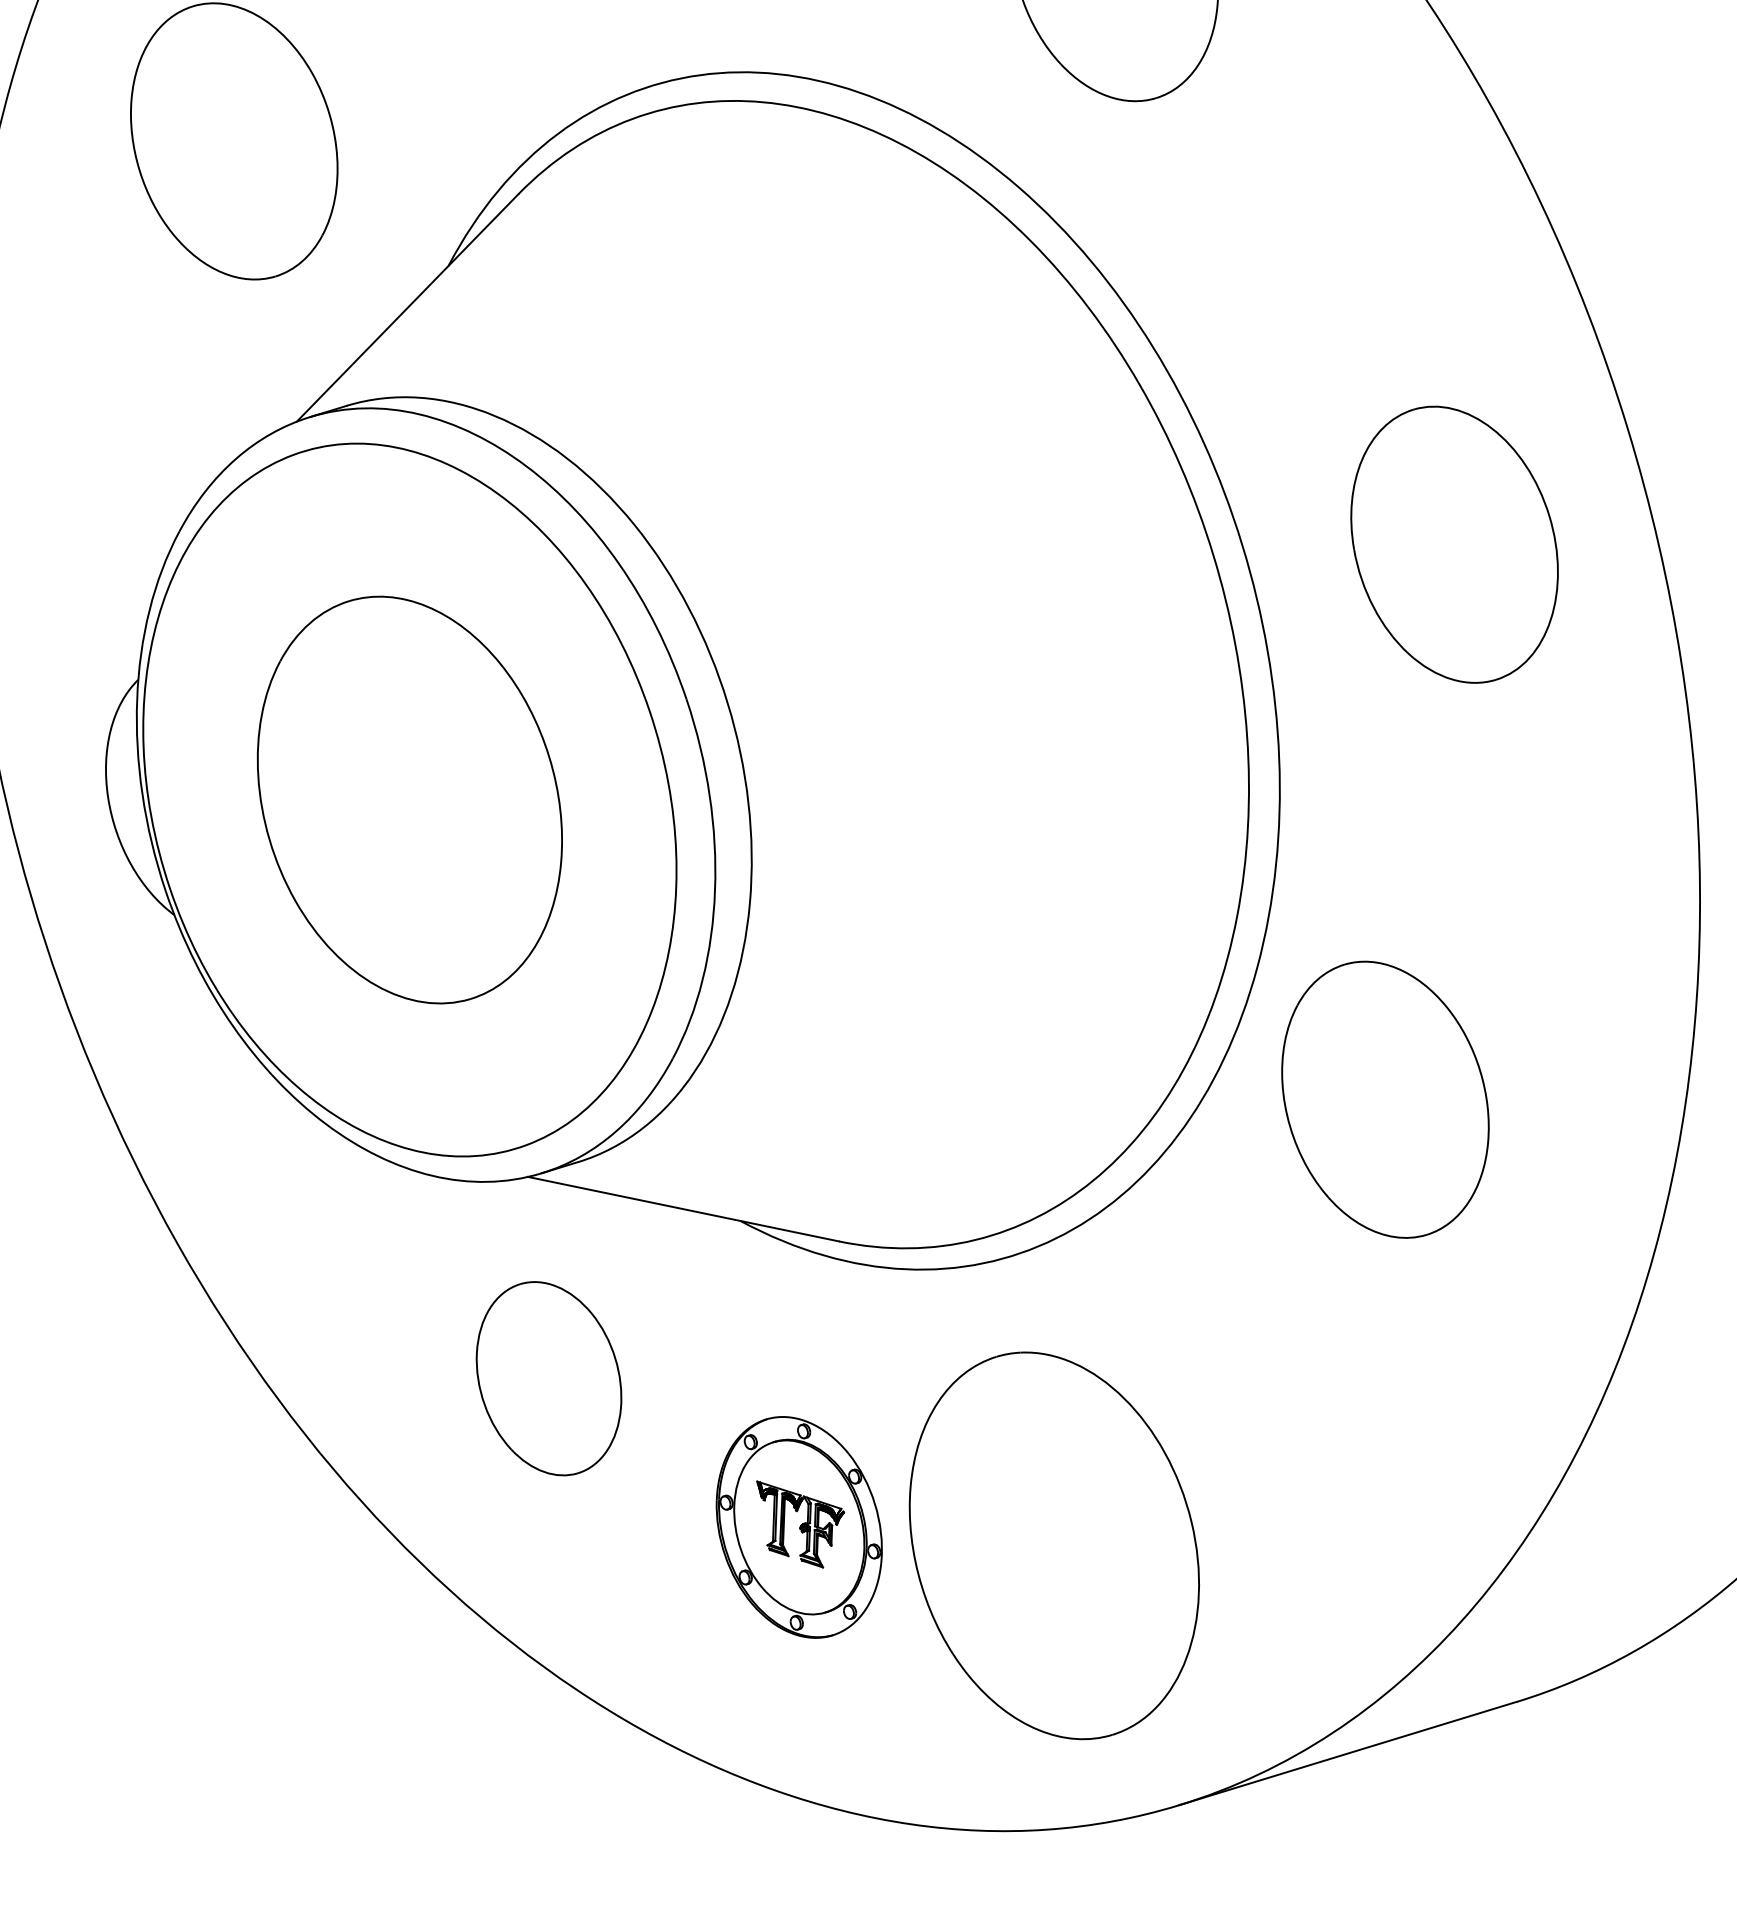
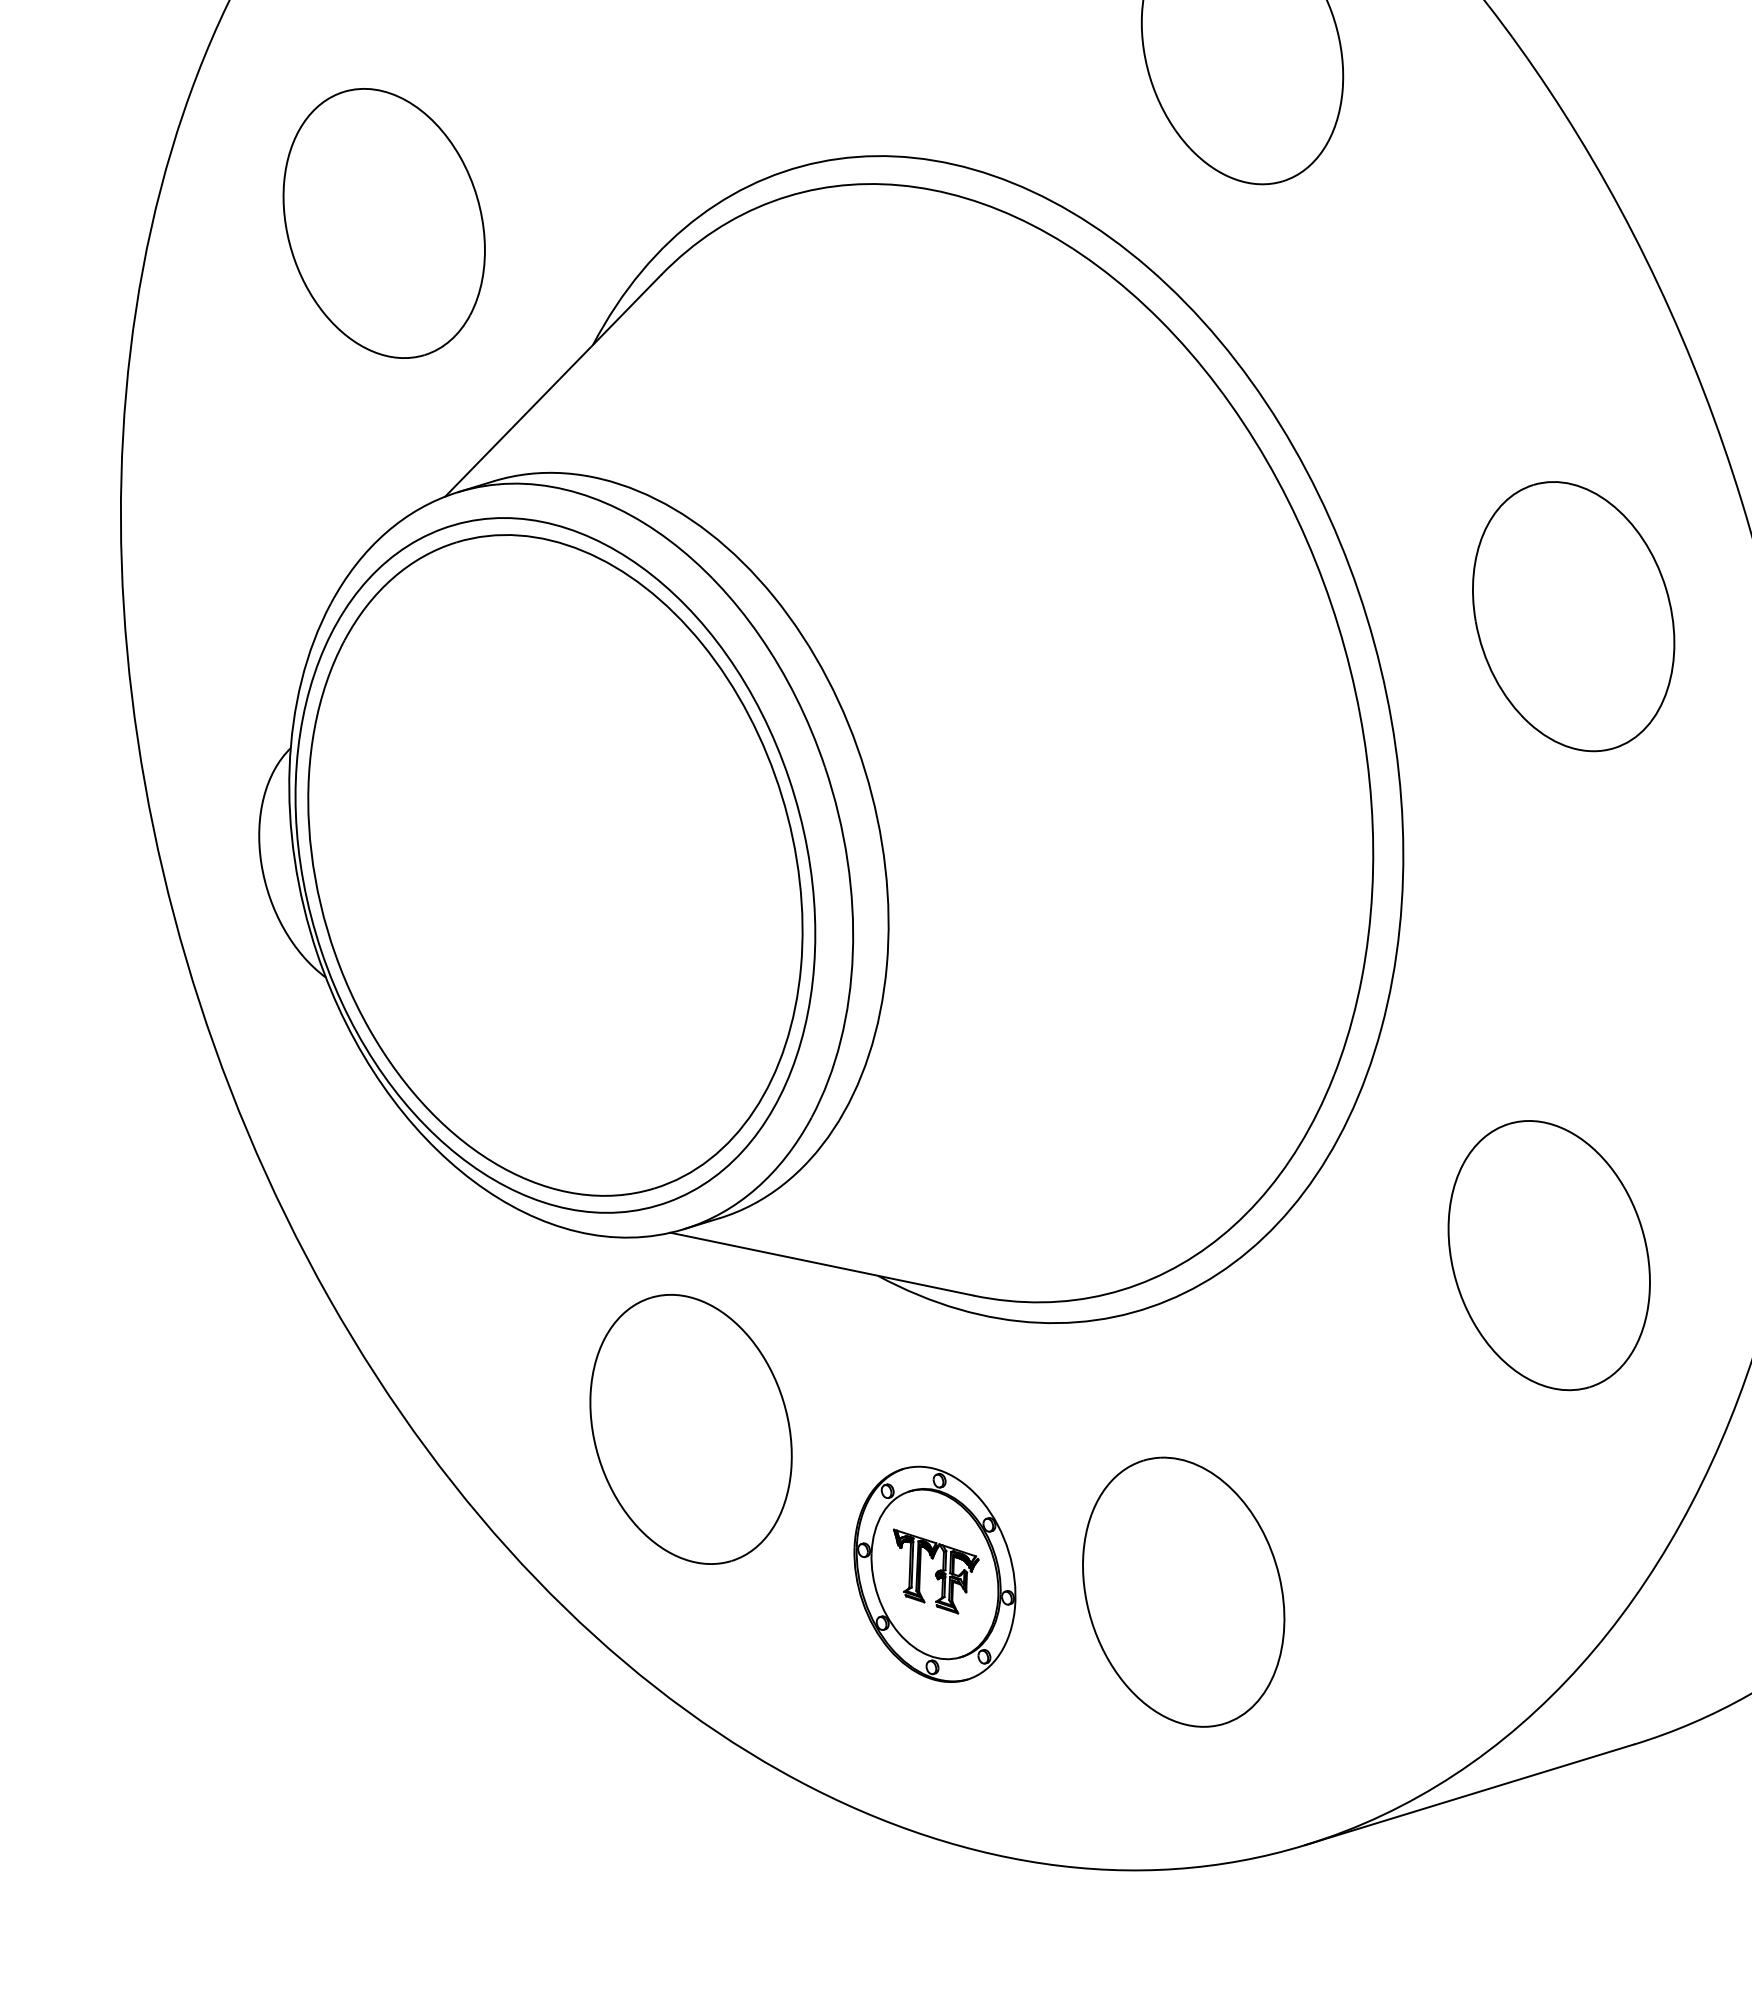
part: (409, 800) -> (555, 865), size x1.67
part: (1384, 1099) -> (1548, 1255), moved
part: (548, 1378) -> (690, 1429), size x1.43
part: (1054, 1544) -> (1183, 1591), size x0.71

